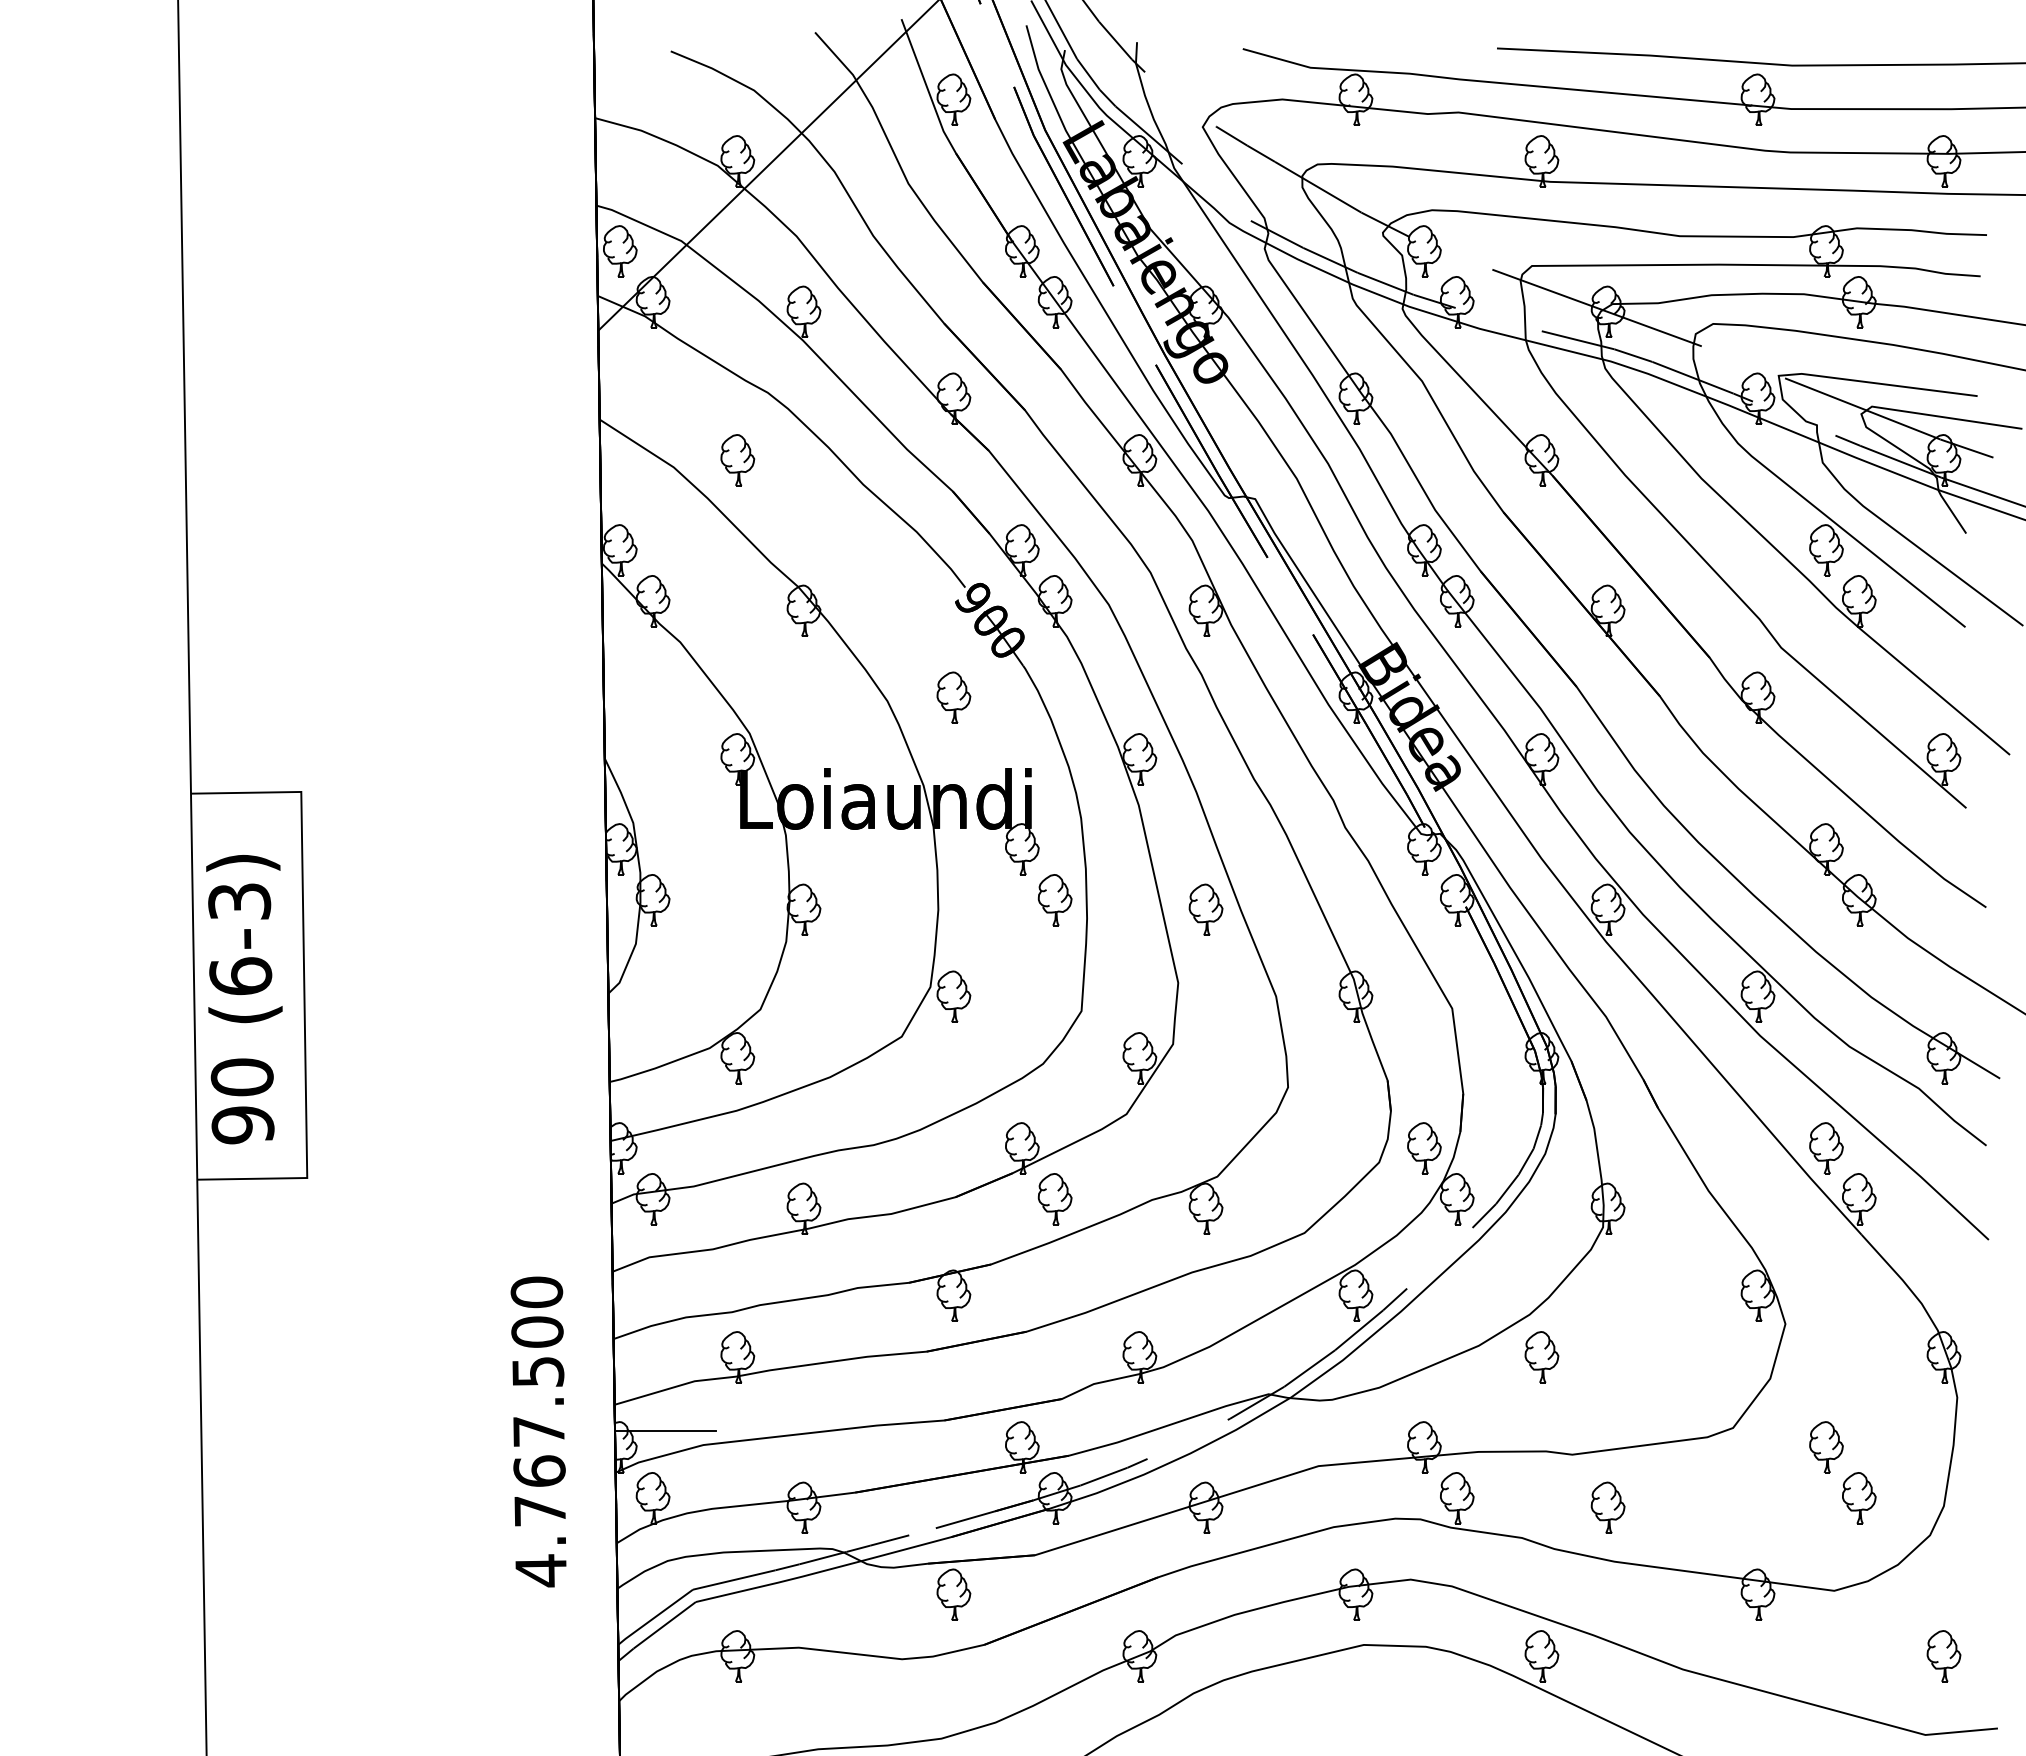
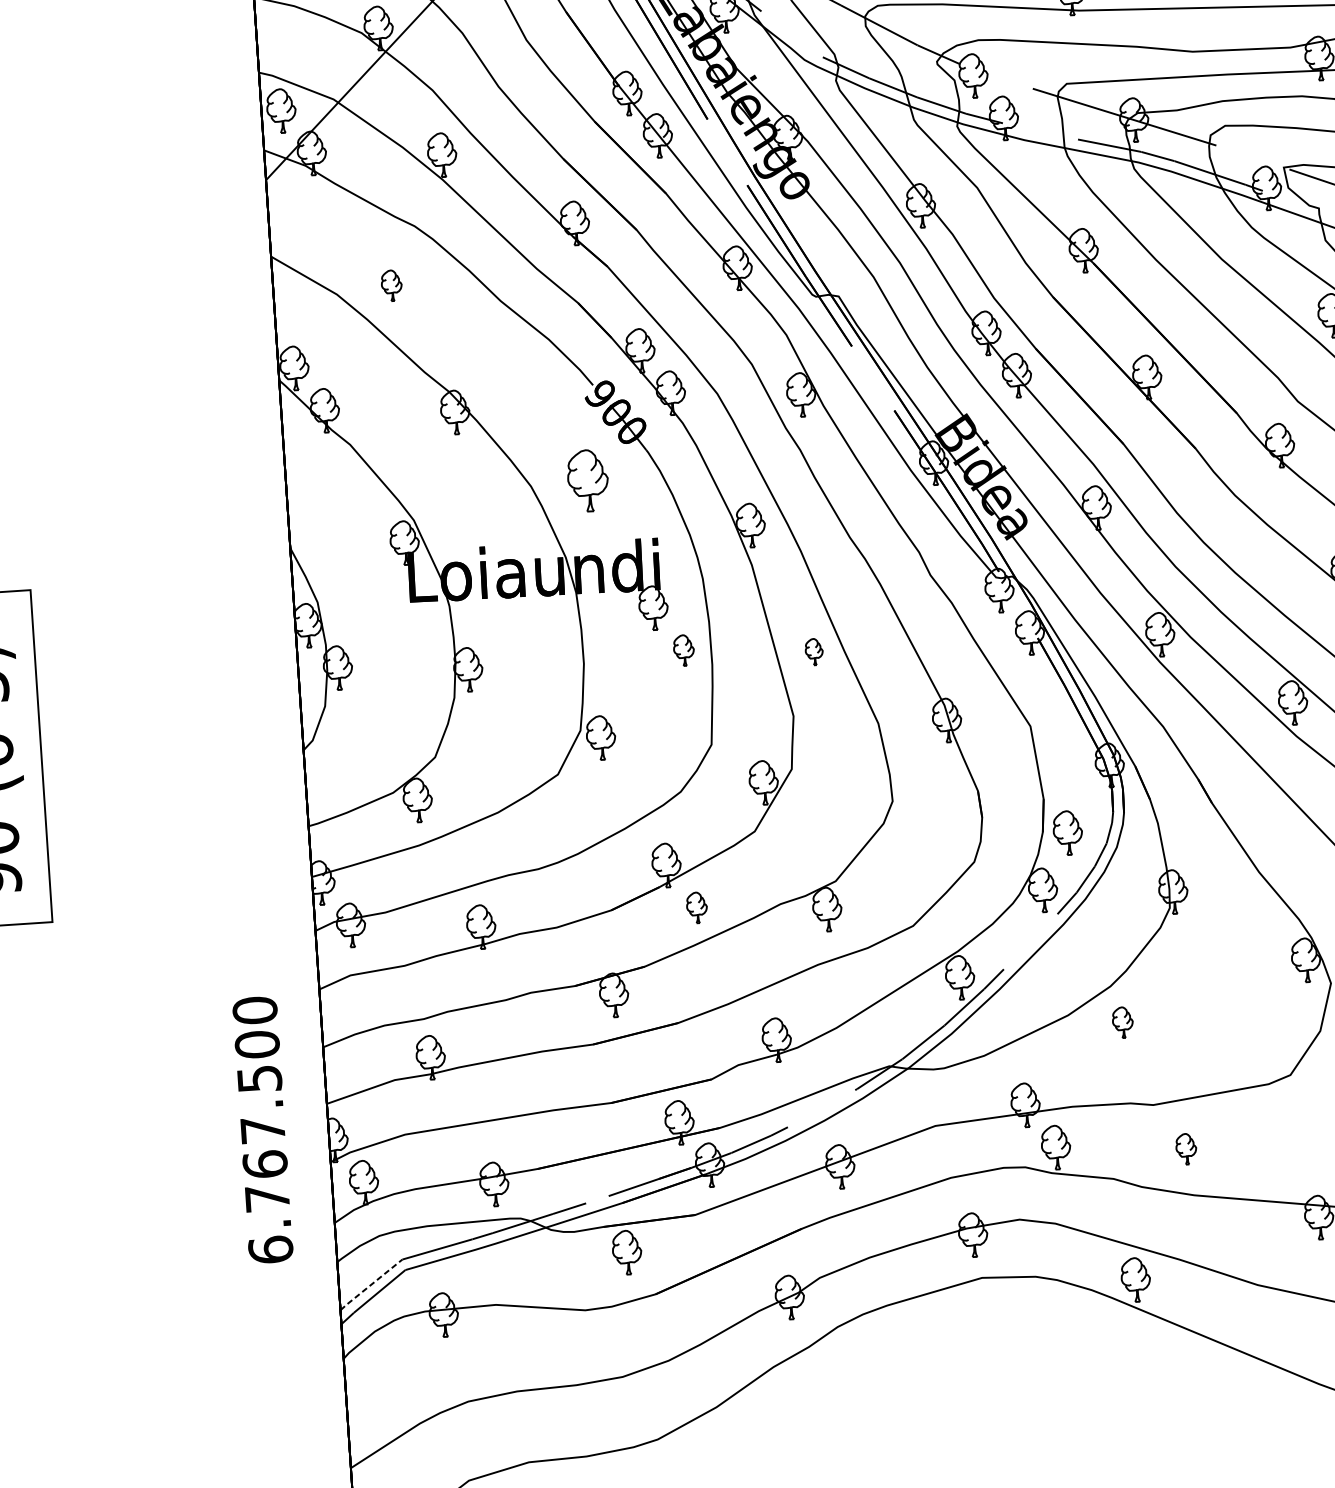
part: (737, 460) -> (391, 285), size x0.7
part: (953, 697) -> (587, 480), size x1.4
part: (1054, 900) -> (683, 650), size x0.7
part: (1205, 909) -> (813, 651), size x0.6
part: (1424, 1148) -> (1068, 833), moved
part: (1054, 1199) -> (696, 908), size x0.7
part: (1541, 1357) -> (1122, 1022), size x0.7
line: (665, 1431) -> (371, 1124), removed
part: (1607, 1507) -> (1185, 1148), size x0.7
text: (540, 1570) -> (270, 1249), 4.767.500 -> 6.767.500
line: (655, 1617) -> (371, 1285), solid -> dashed

